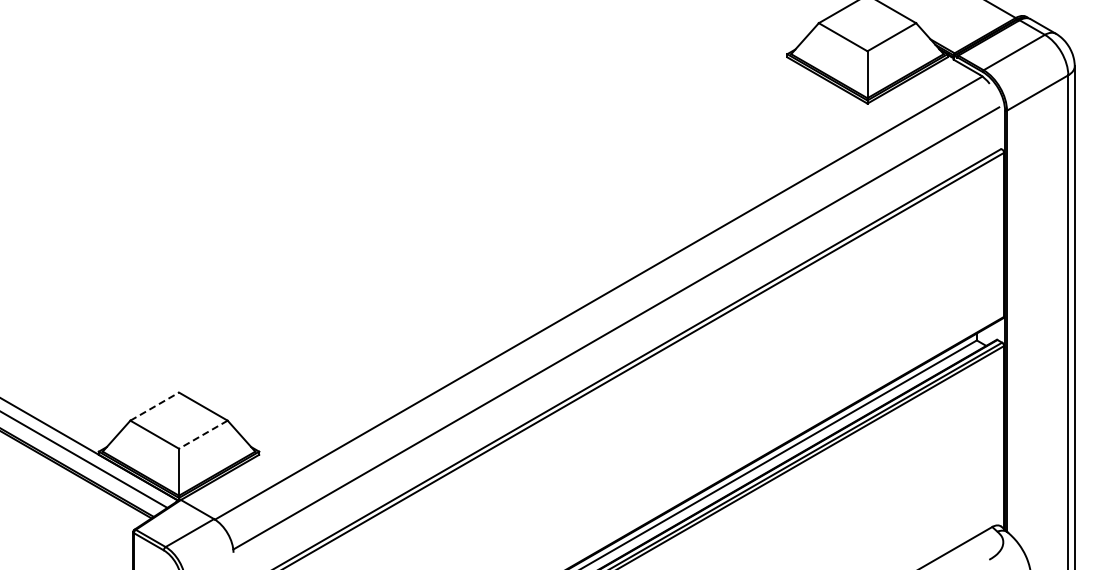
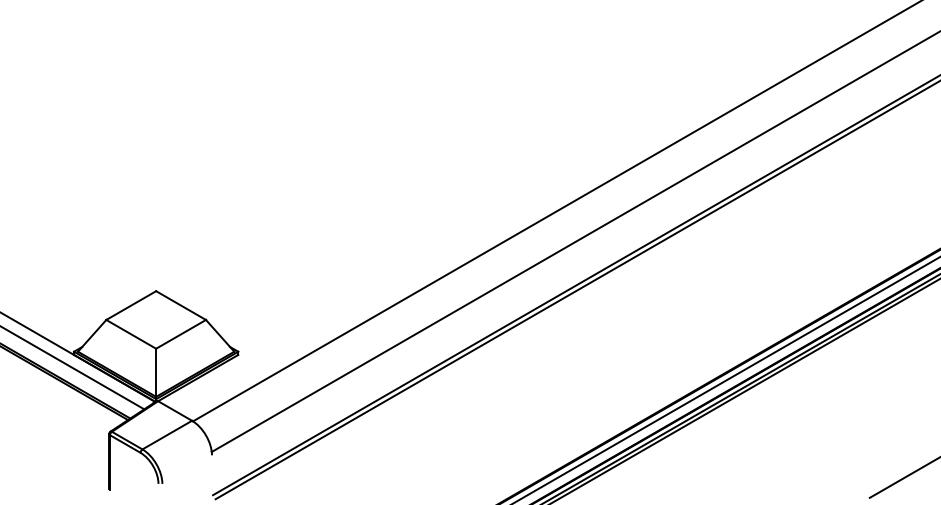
line: (155, 406) -> (132, 305), dashed -> solid
line: (202, 434) -> (180, 334), dashed -> solid

